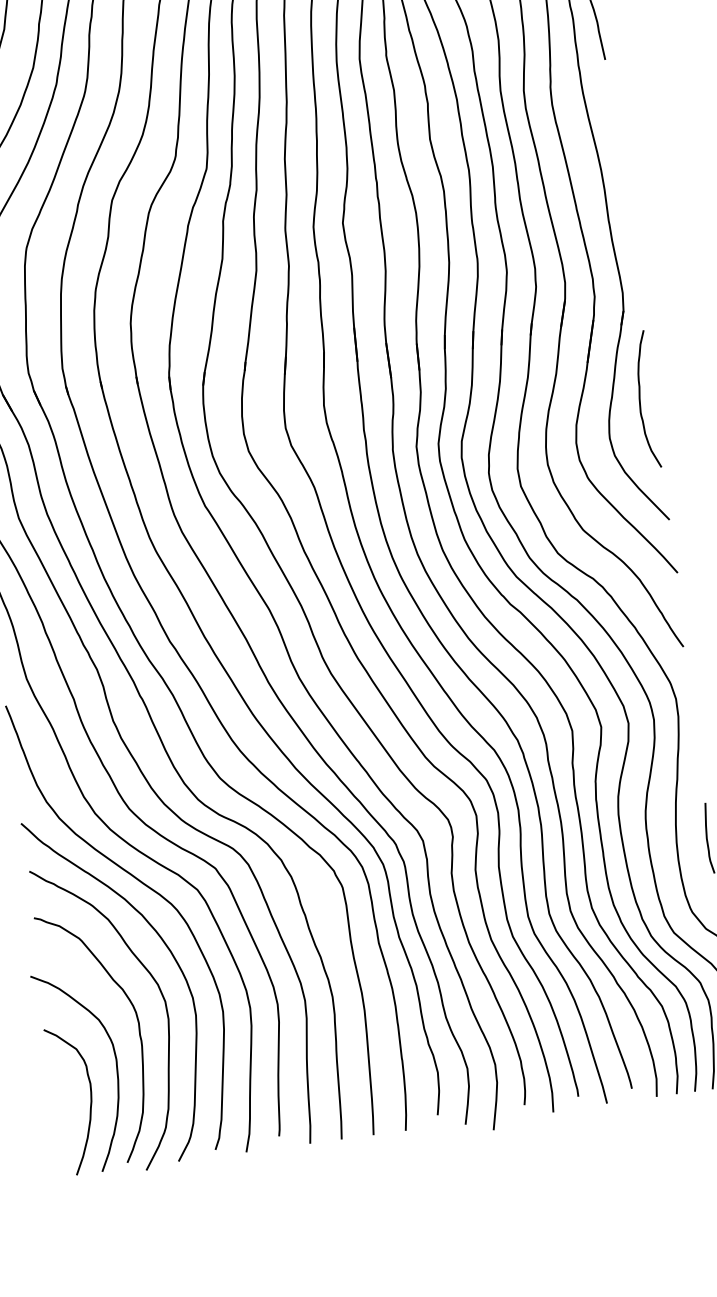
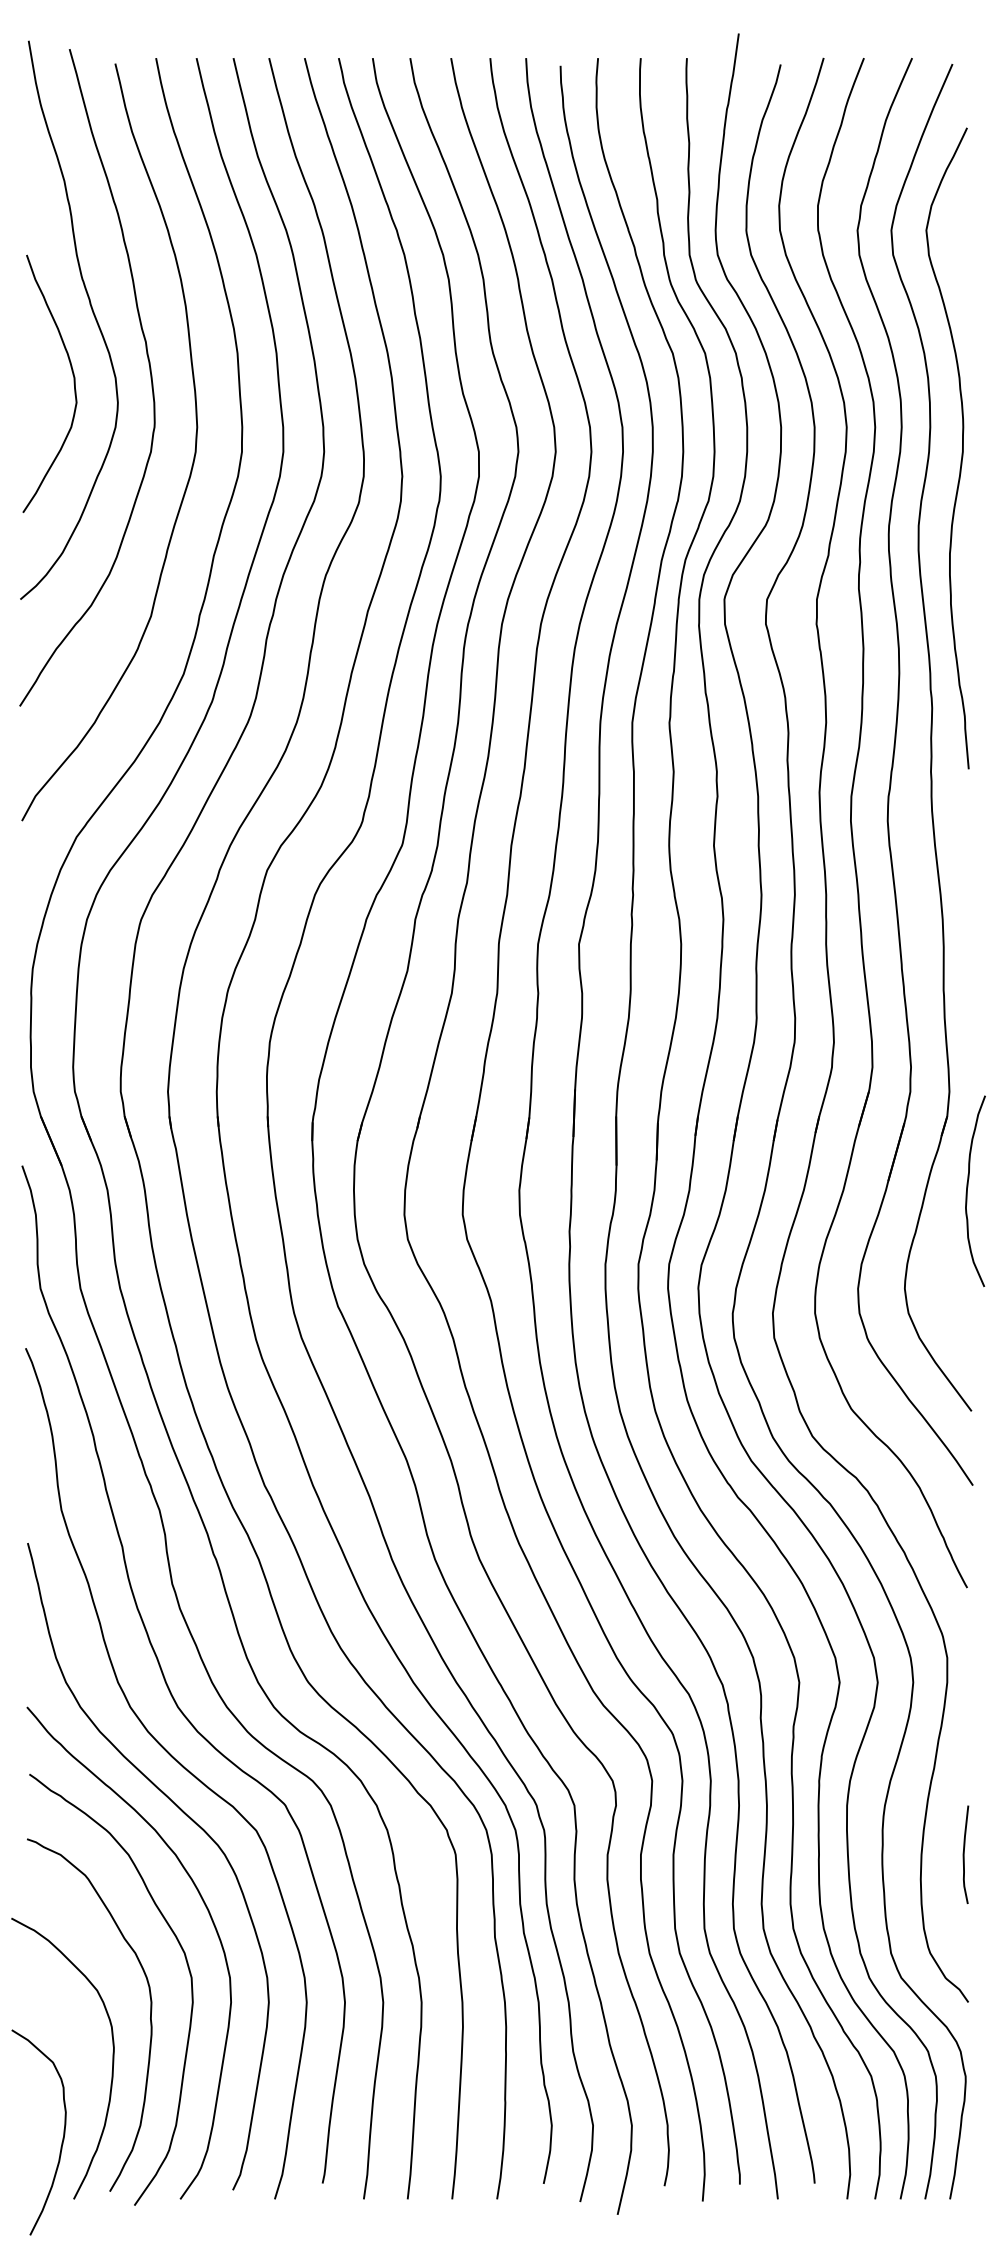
curve: (640, 400) -> (967, 1191), moved
curve: (90, 1102) -> (62, 2137), moved

